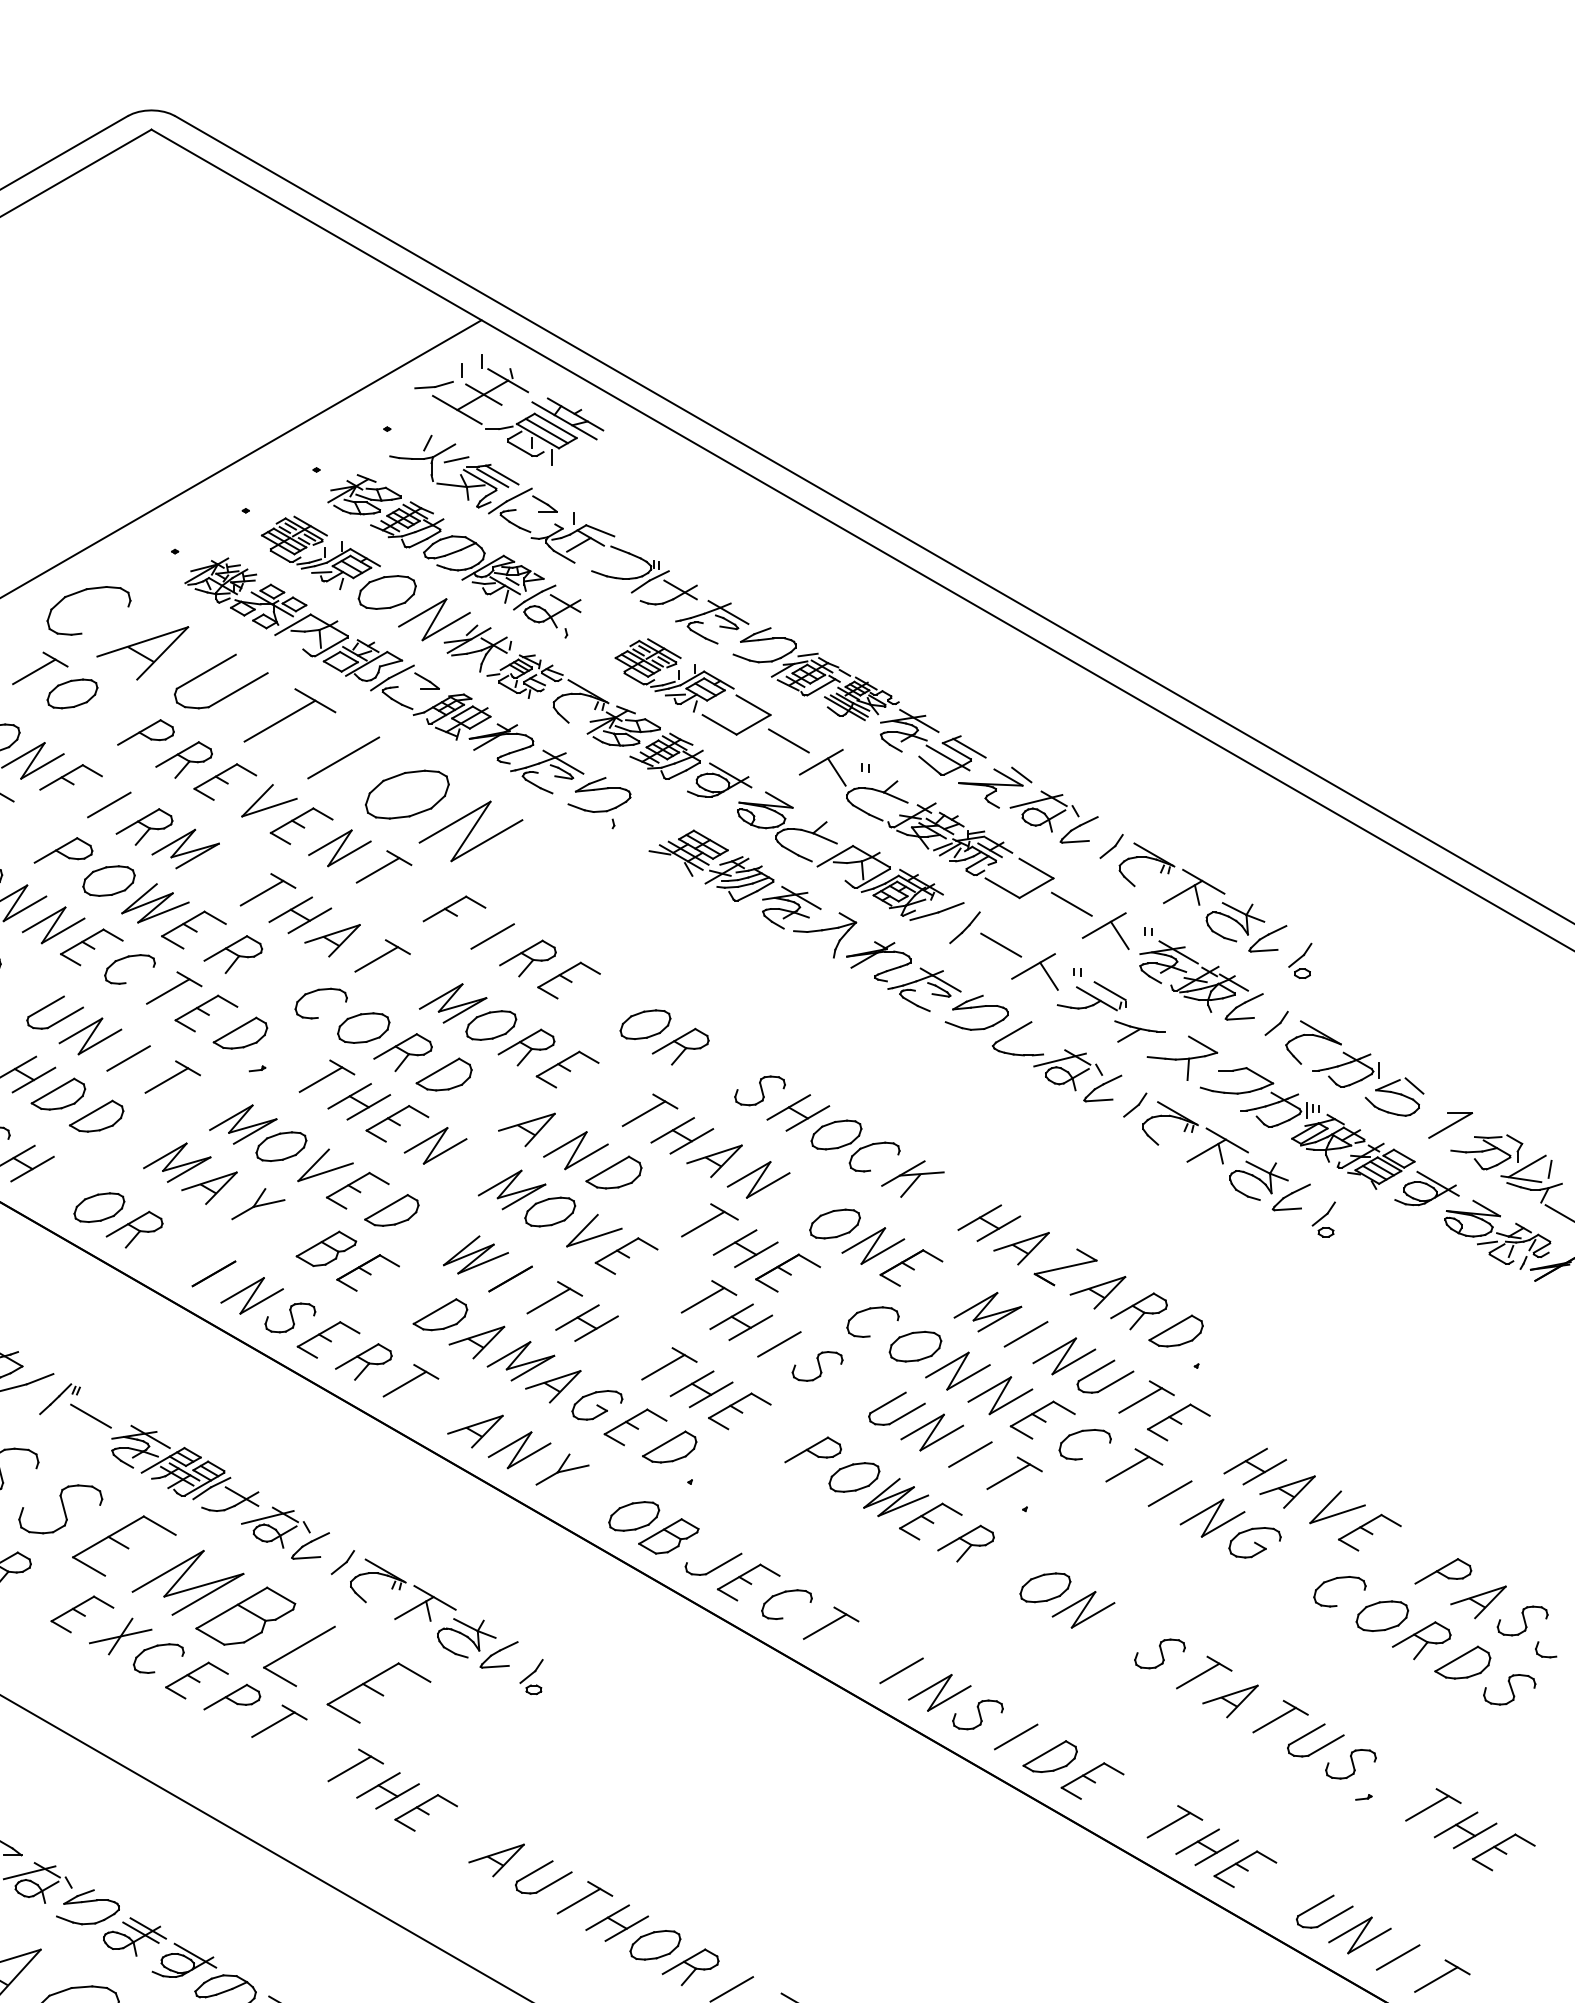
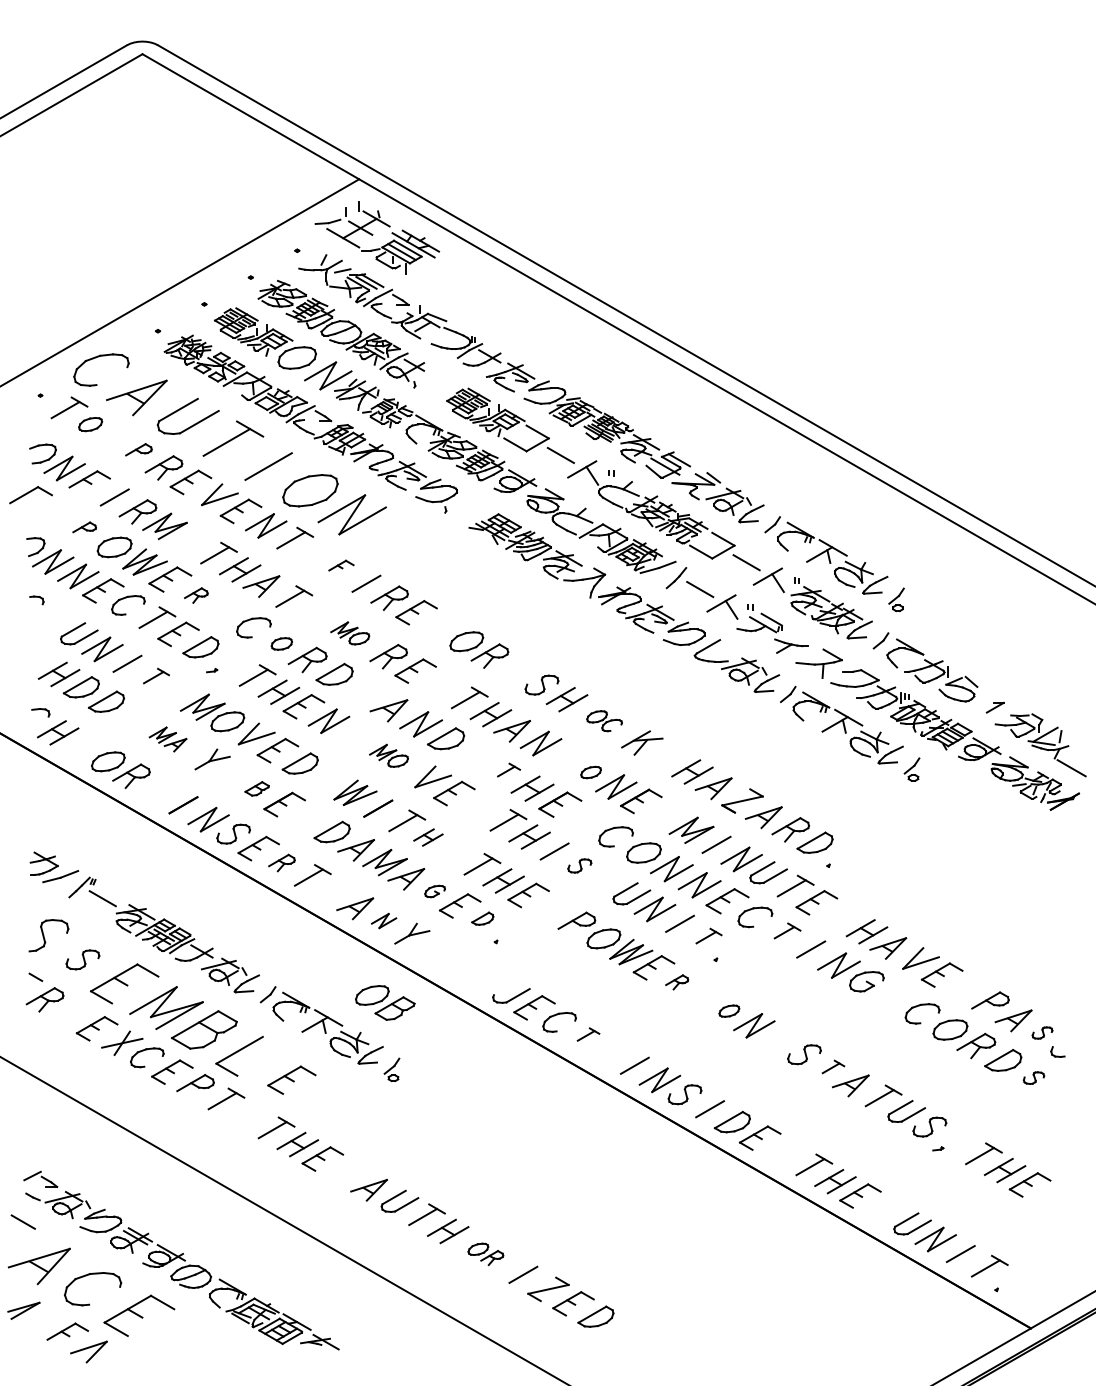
part: (72, 693) -> (90, 424), size x0.7
part: (145, 731) -> (138, 449), size x0.7
part: (63, 850) -> (84, 527), size x0.6
part: (454, 908) -> (341, 565), size x0.6
part: (233, 954) -> (196, 595), size x0.6
part: (466, 1012) -> (349, 633), size x0.6
part: (363, 1027) -> (281, 643), size x0.6
part: (172, 1076) -> (156, 675), size x0.7
part: (1451, 1124) -> (995, 707), size x0.6
part: (855, 1144) -> (604, 720), size x0.6
part: (189, 1173) -> (167, 739), size x0.6
part: (526, 1198) -> (388, 755), size x0.6
part: (709, 1219) -> (508, 769), size x0.6
part: (833, 1223) -> (590, 772), size x0.6
part: (325, 1248) -> (256, 788), size x0.6
part: (587, 1322) -> (428, 837), size x0.7
part: (363, 1361) -> (281, 862), size x0.7
part: (817, 1365) -> (579, 865), size x0.7
part: (596, 1405) -> (434, 891), size x0.6
part: (669, 1446) -> (482, 918), size x0.6
part: (518, 1449) -> (383, 920), size x0.6
part: (1134, 1464) -> (787, 930), size x0.7
part: (1013, 1472) -> (708, 935), size x0.7
part: (60, 1508) -> (82, 959), size x0.6
part: (654, 1527) -> (385, 1002), moved
part: (965, 1543) -> (676, 982), size x0.6
part: (1045, 1586) -> (729, 1010), size x0.6
part: (1522, 1620) -> (1042, 1032), size x0.6
part: (830, 1623) -> (588, 1034), size x0.6
part: (1204, 1671) -> (833, 1066), size x0.6
part: (1508, 1688) -> (1033, 1077), size x0.6
part: (378, 1691) -> (291, 1079), size x0.7
part: (674, 1958) -> (485, 1254), size x0.6

